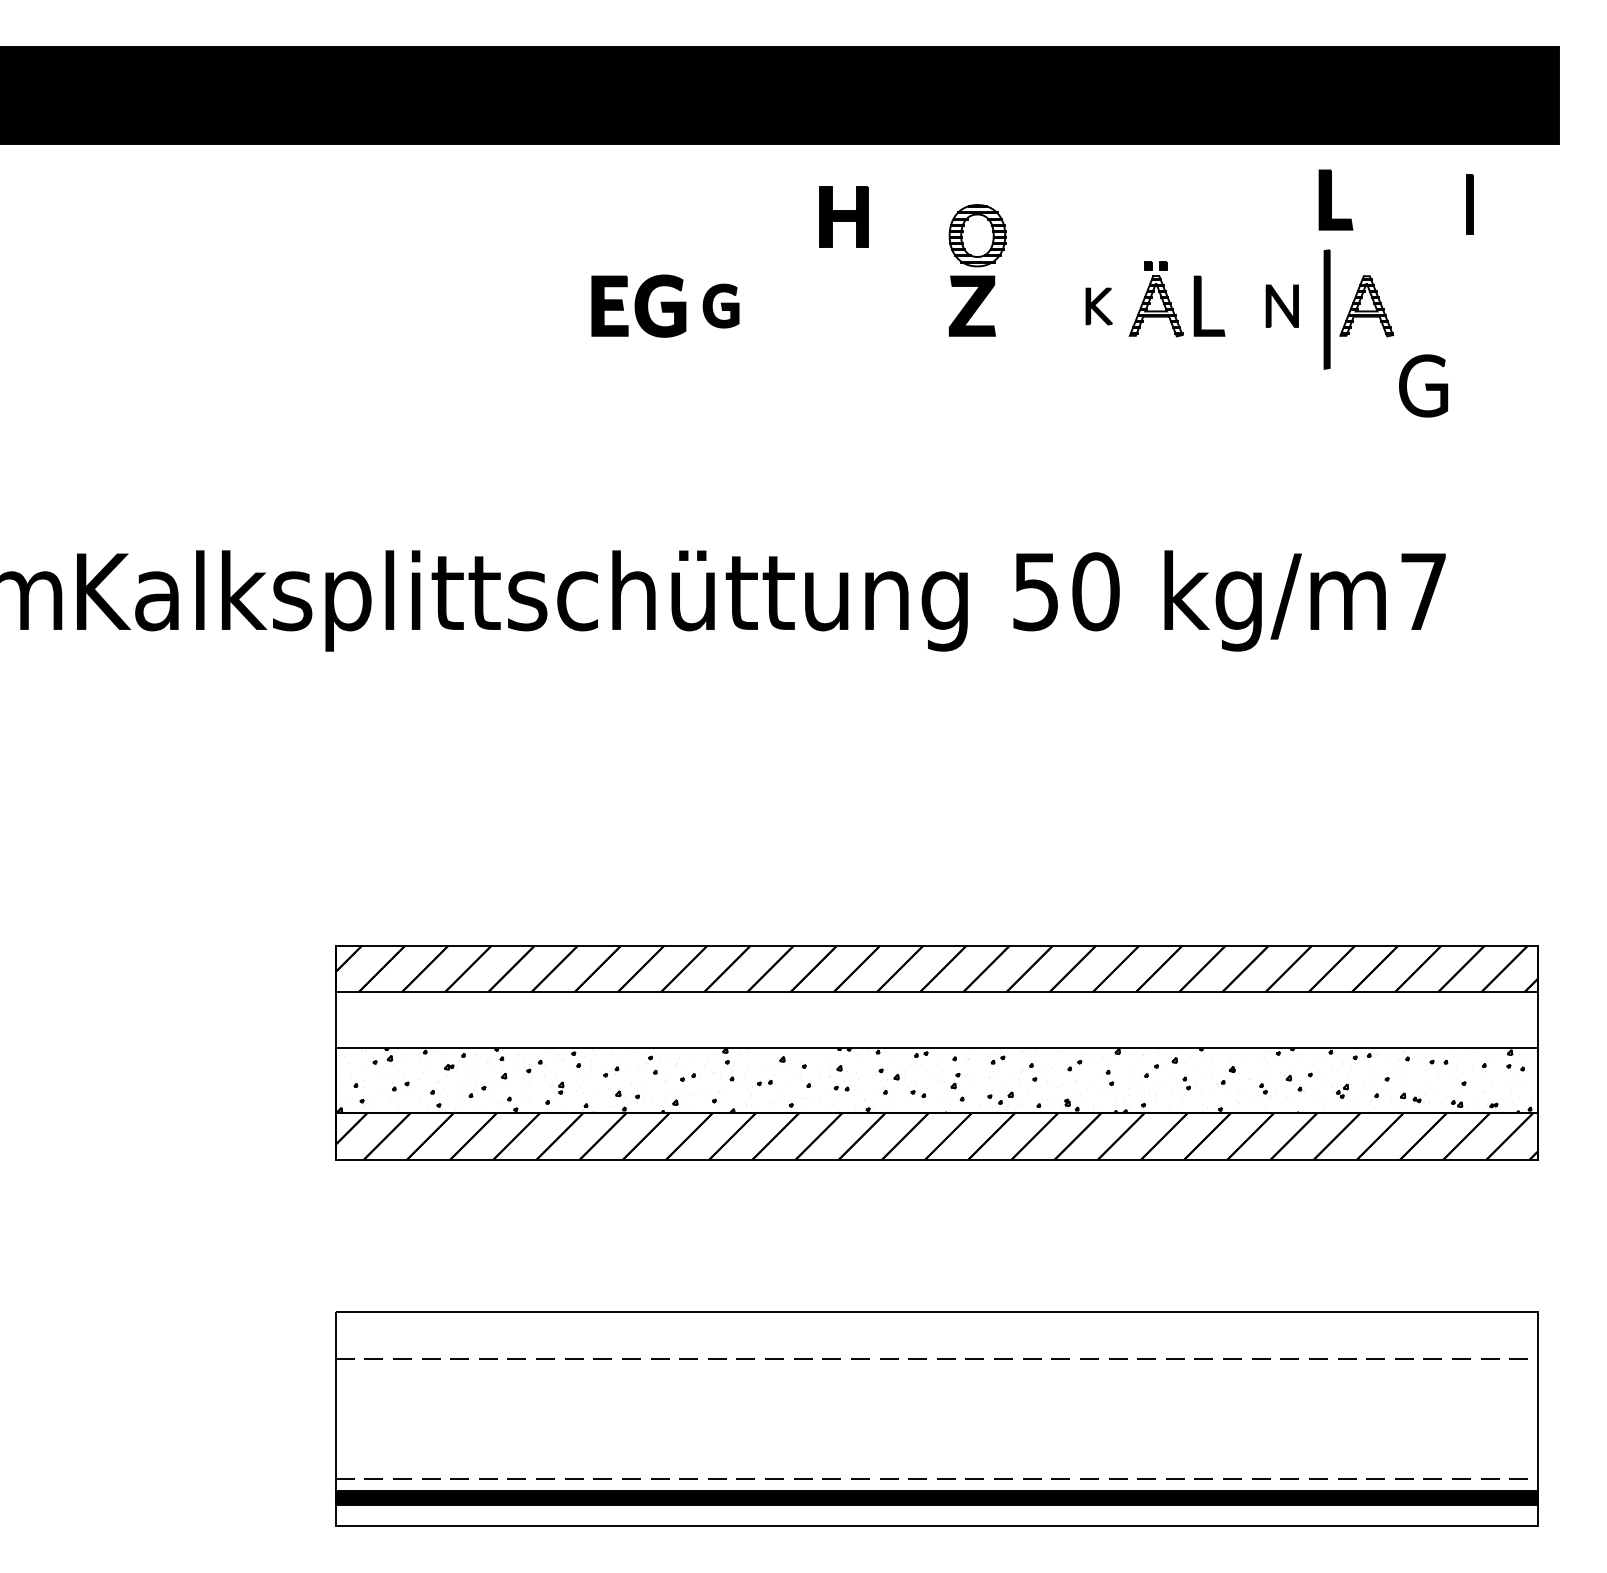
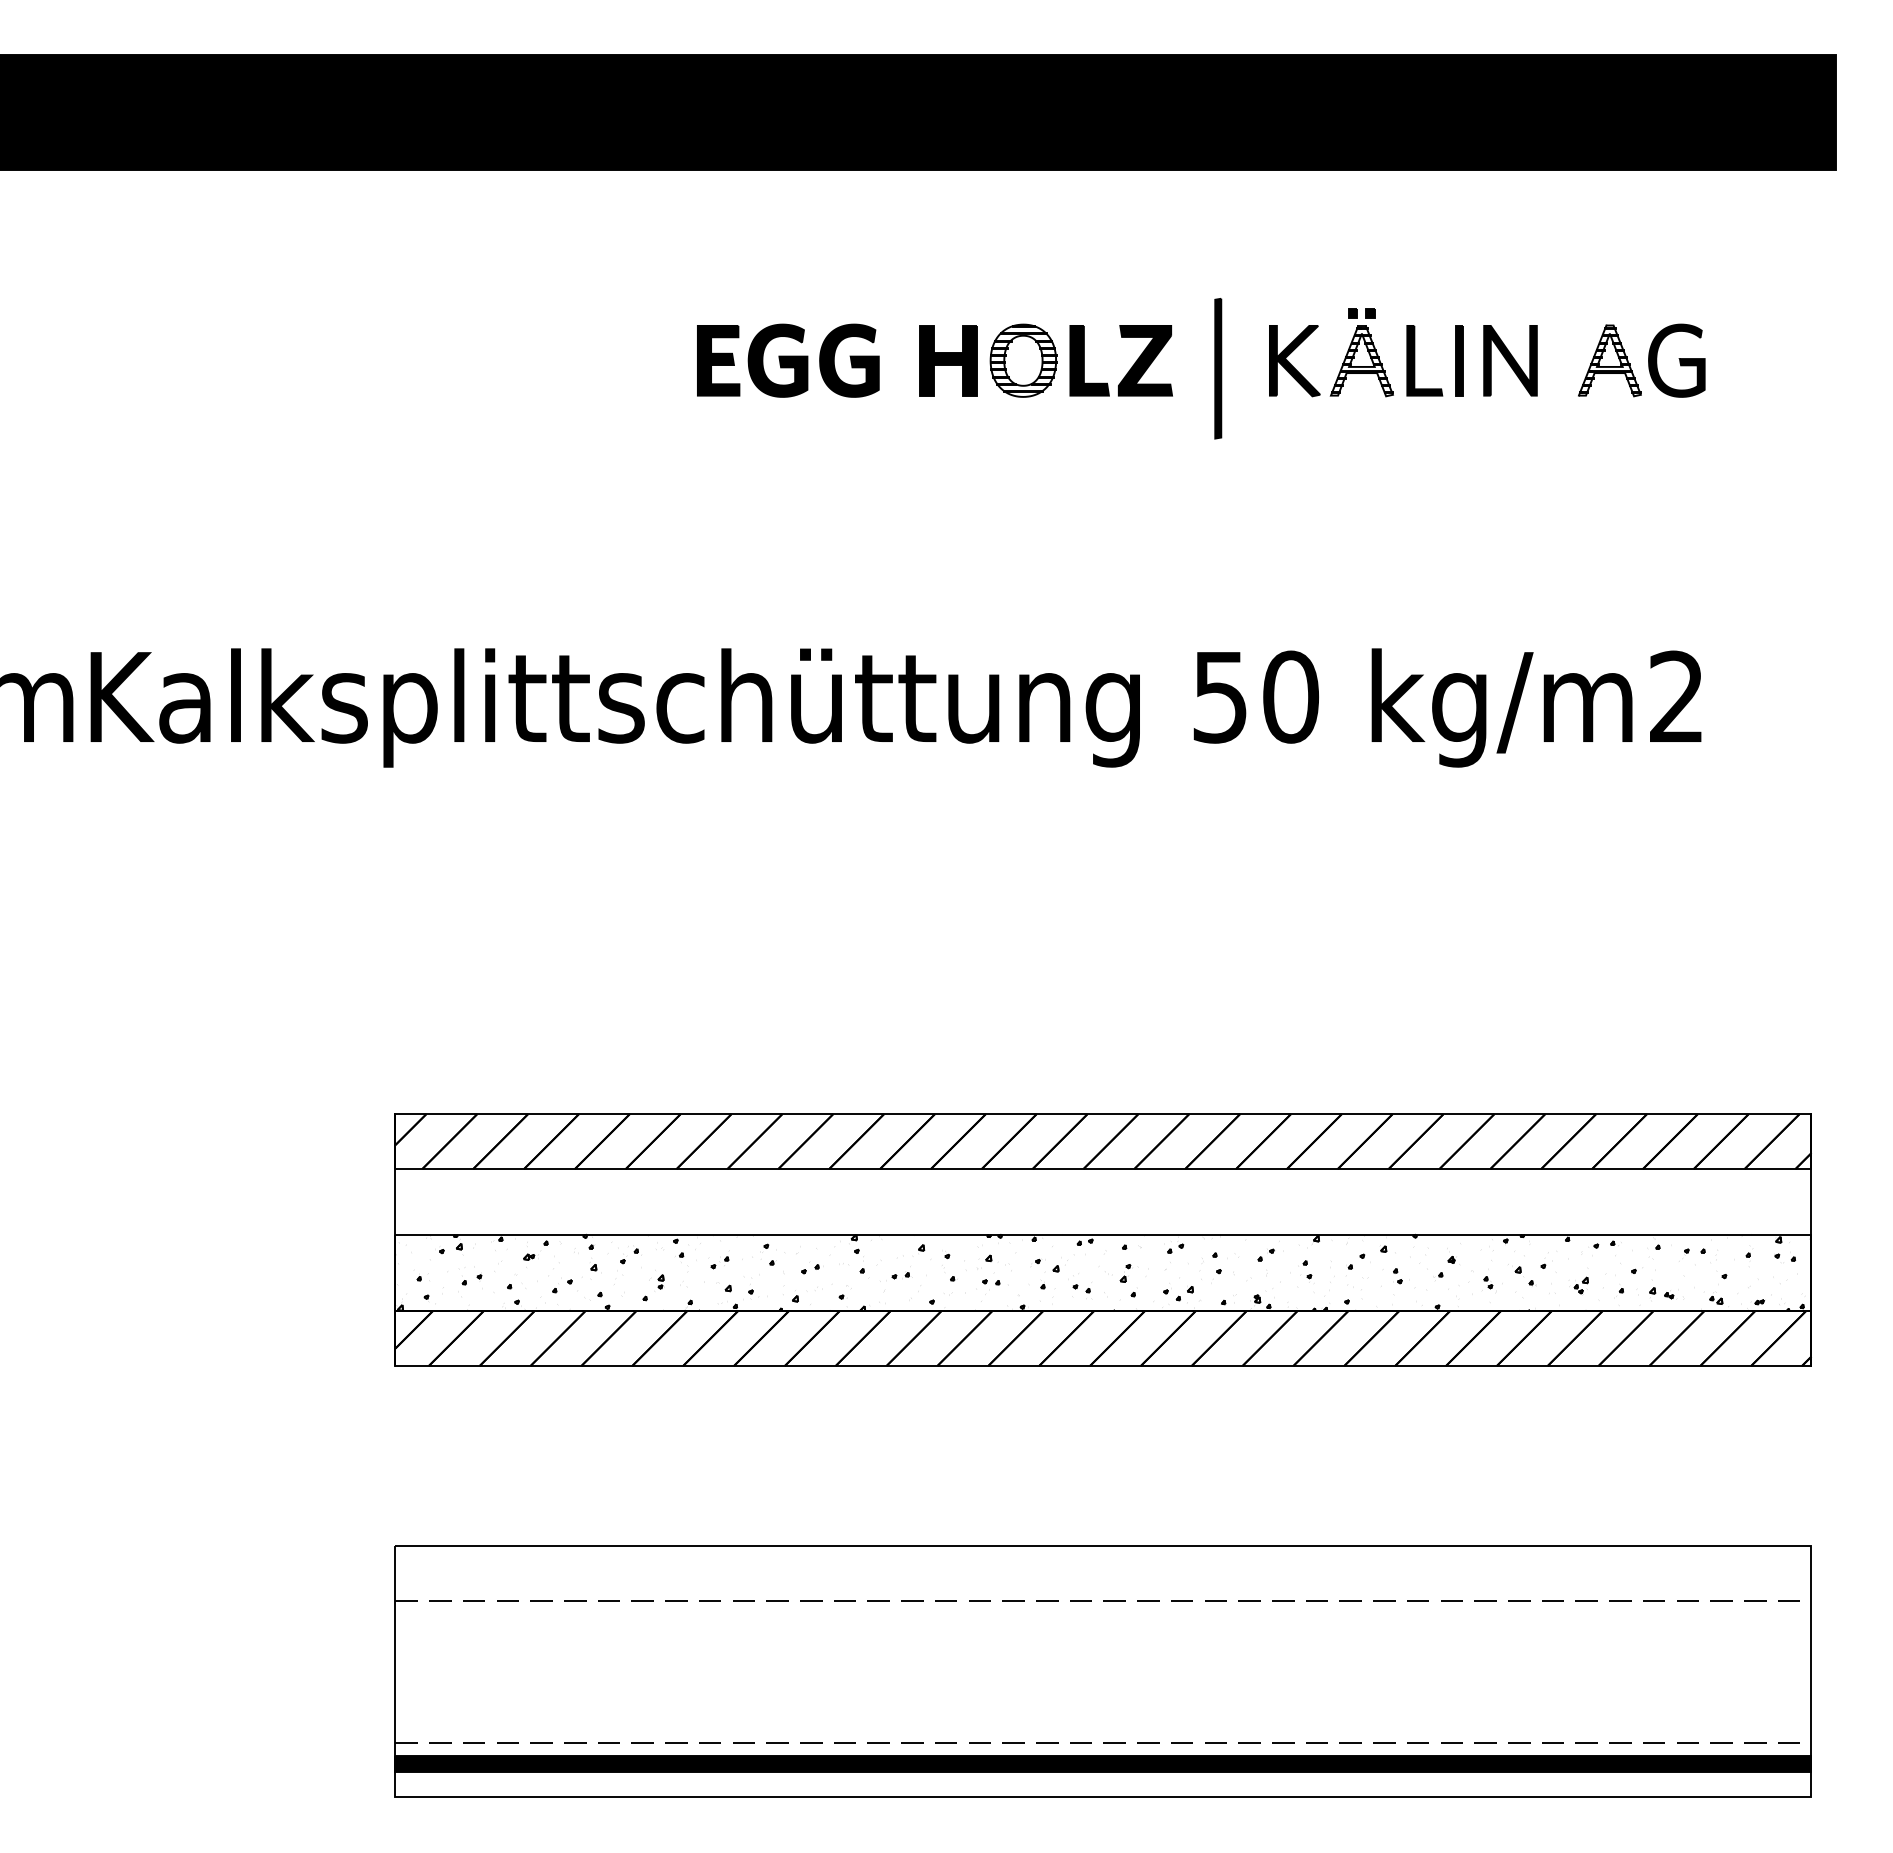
part: (1335, 199) -> (1089, 360), moved
part: (1469, 204) -> (1459, 360), moved
part: (844, 216) -> (948, 360), moved
part: (977, 235) -> (1023, 360), moved
part: (721, 305) -> (849, 360), size x1.43
part: (1282, 305) -> (1510, 360), size x1.43
part: (1098, 306) -> (1294, 361), size x1.67
part: (1327, 309) -> (1218, 368), moved
part: (1423, 385) -> (1676, 360), moved
text: (1423, 590) -> (1676, 695), kg/m7 -> kg/m2

